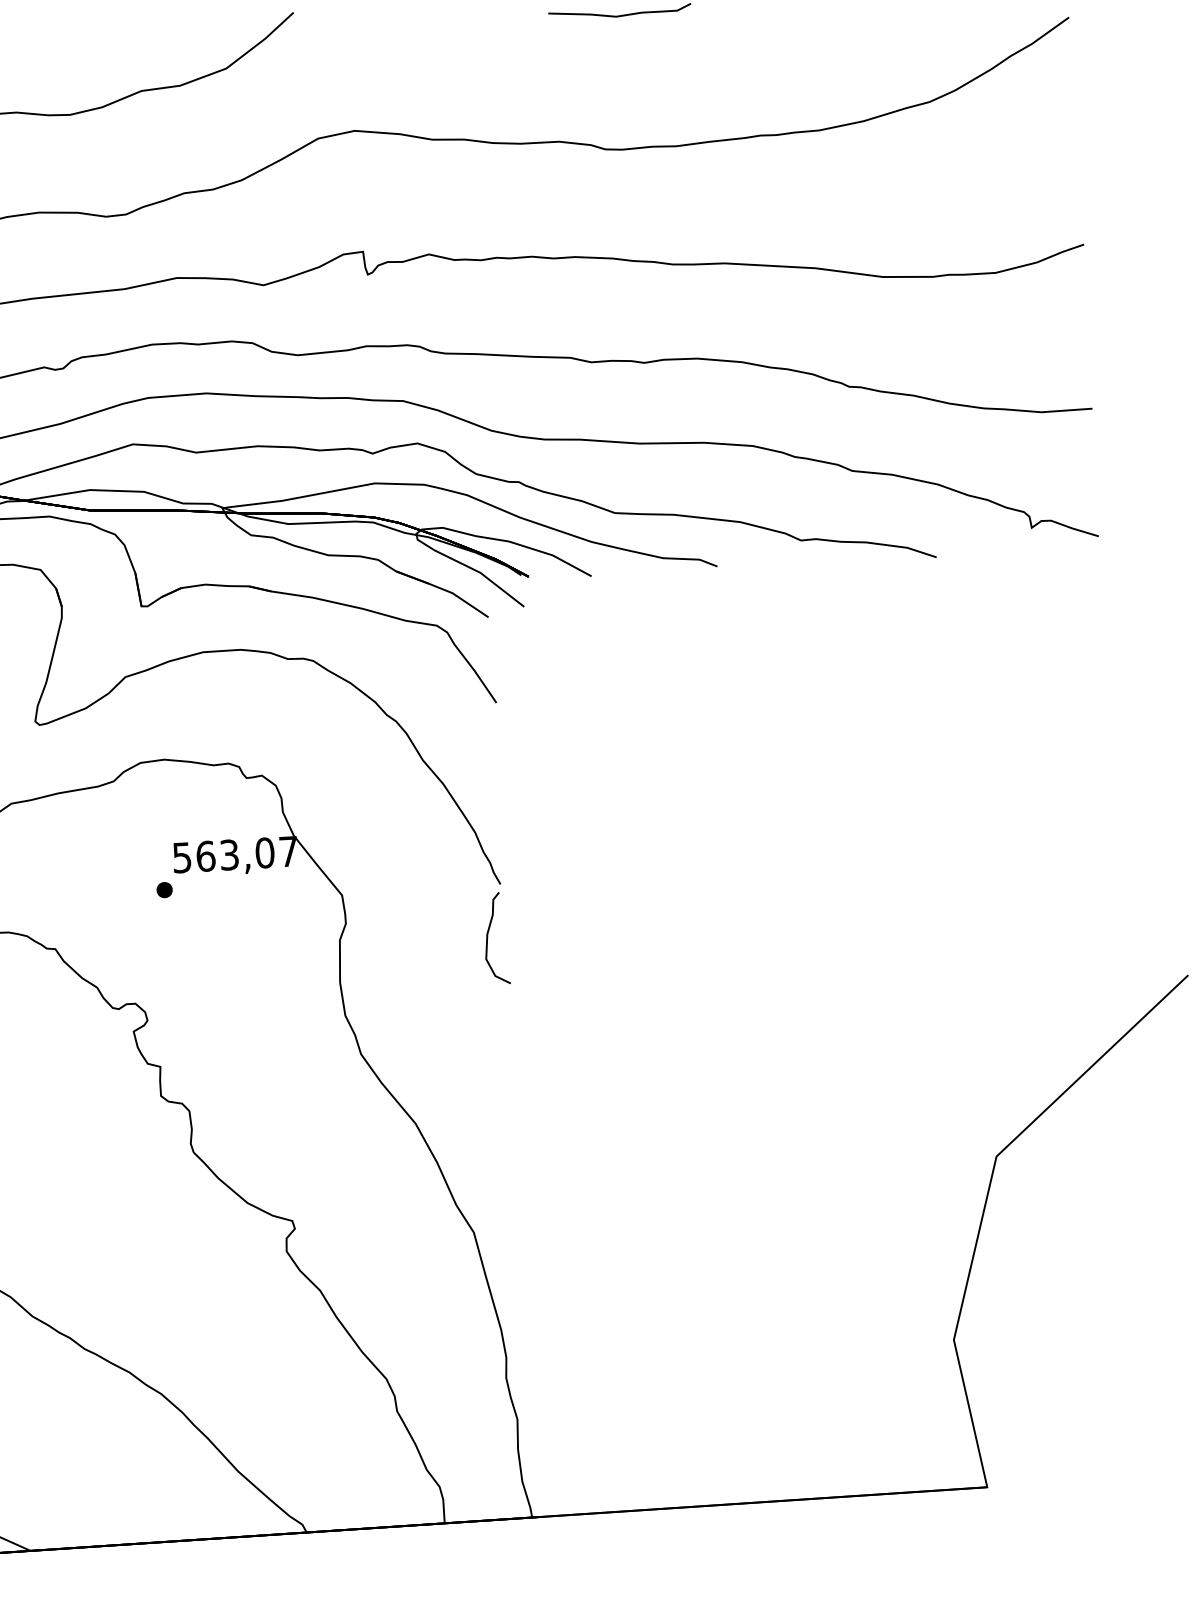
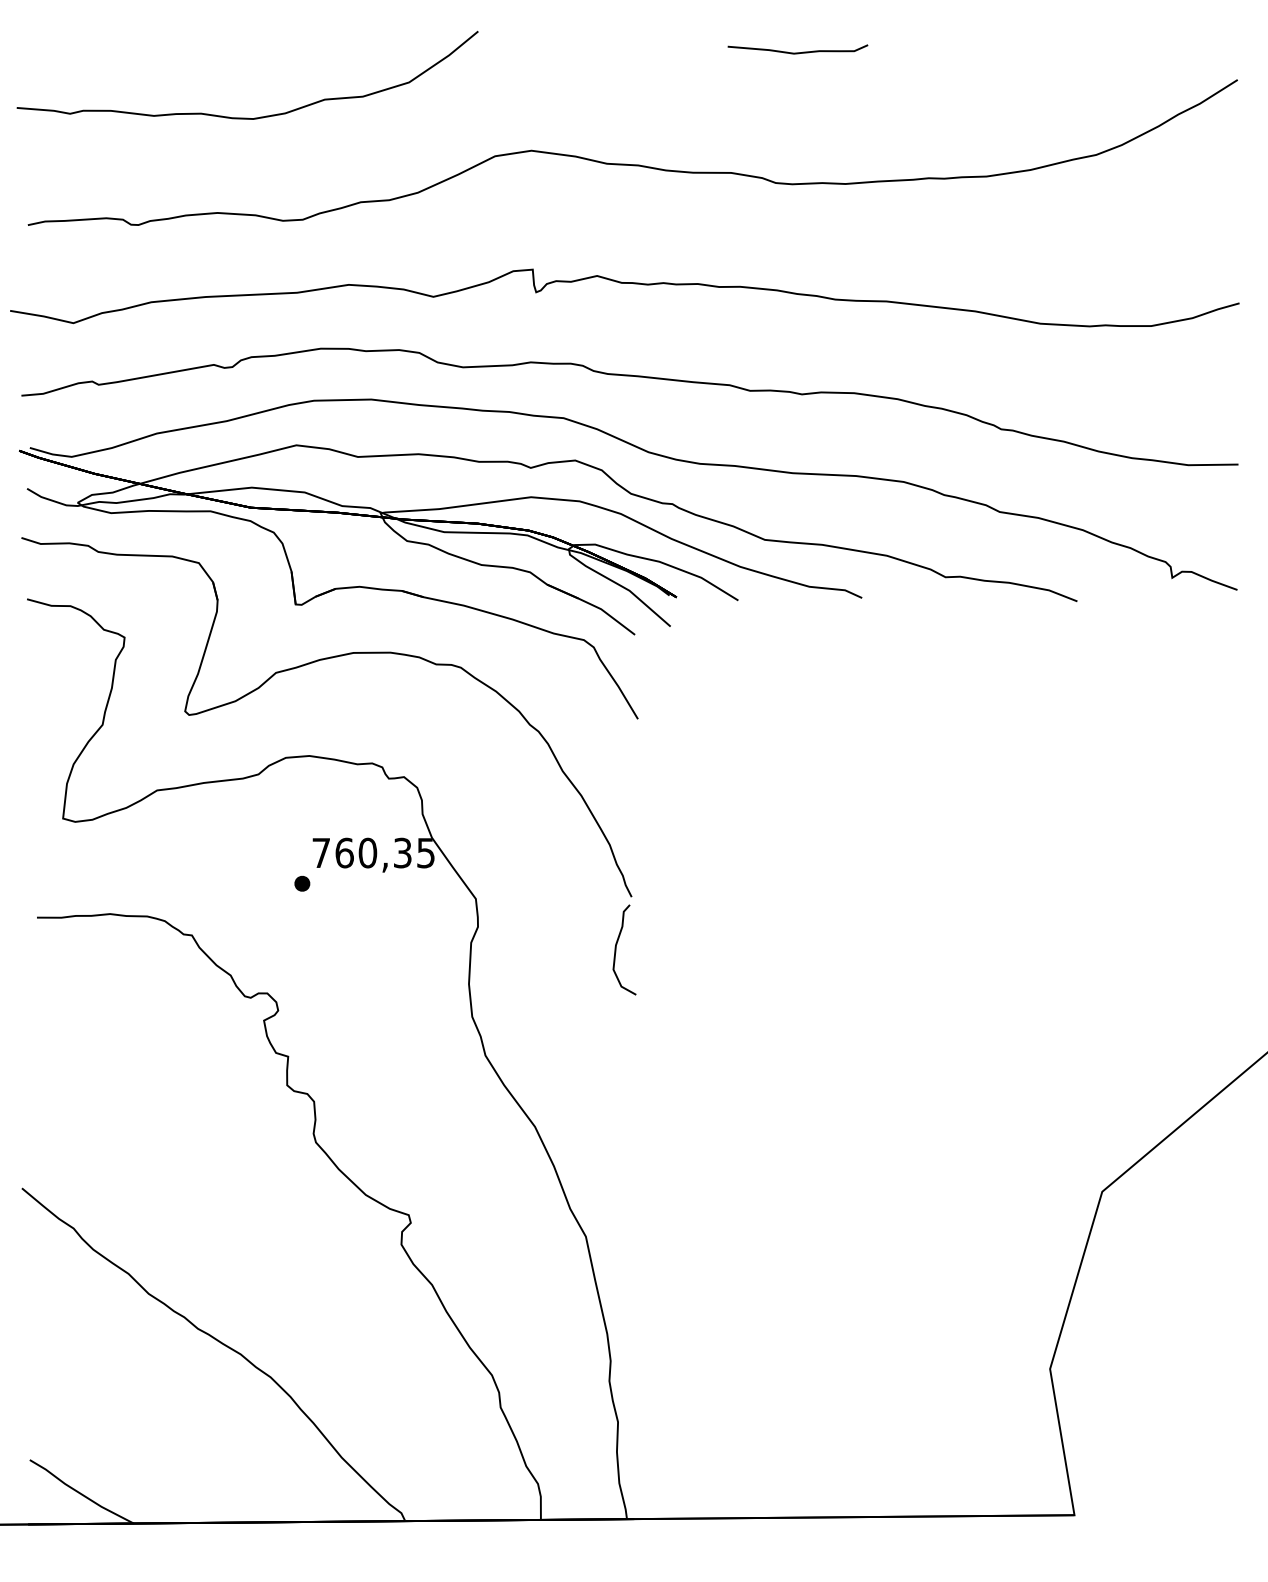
text: (235, 854) -> (373, 852), 563,07 -> 760,35

